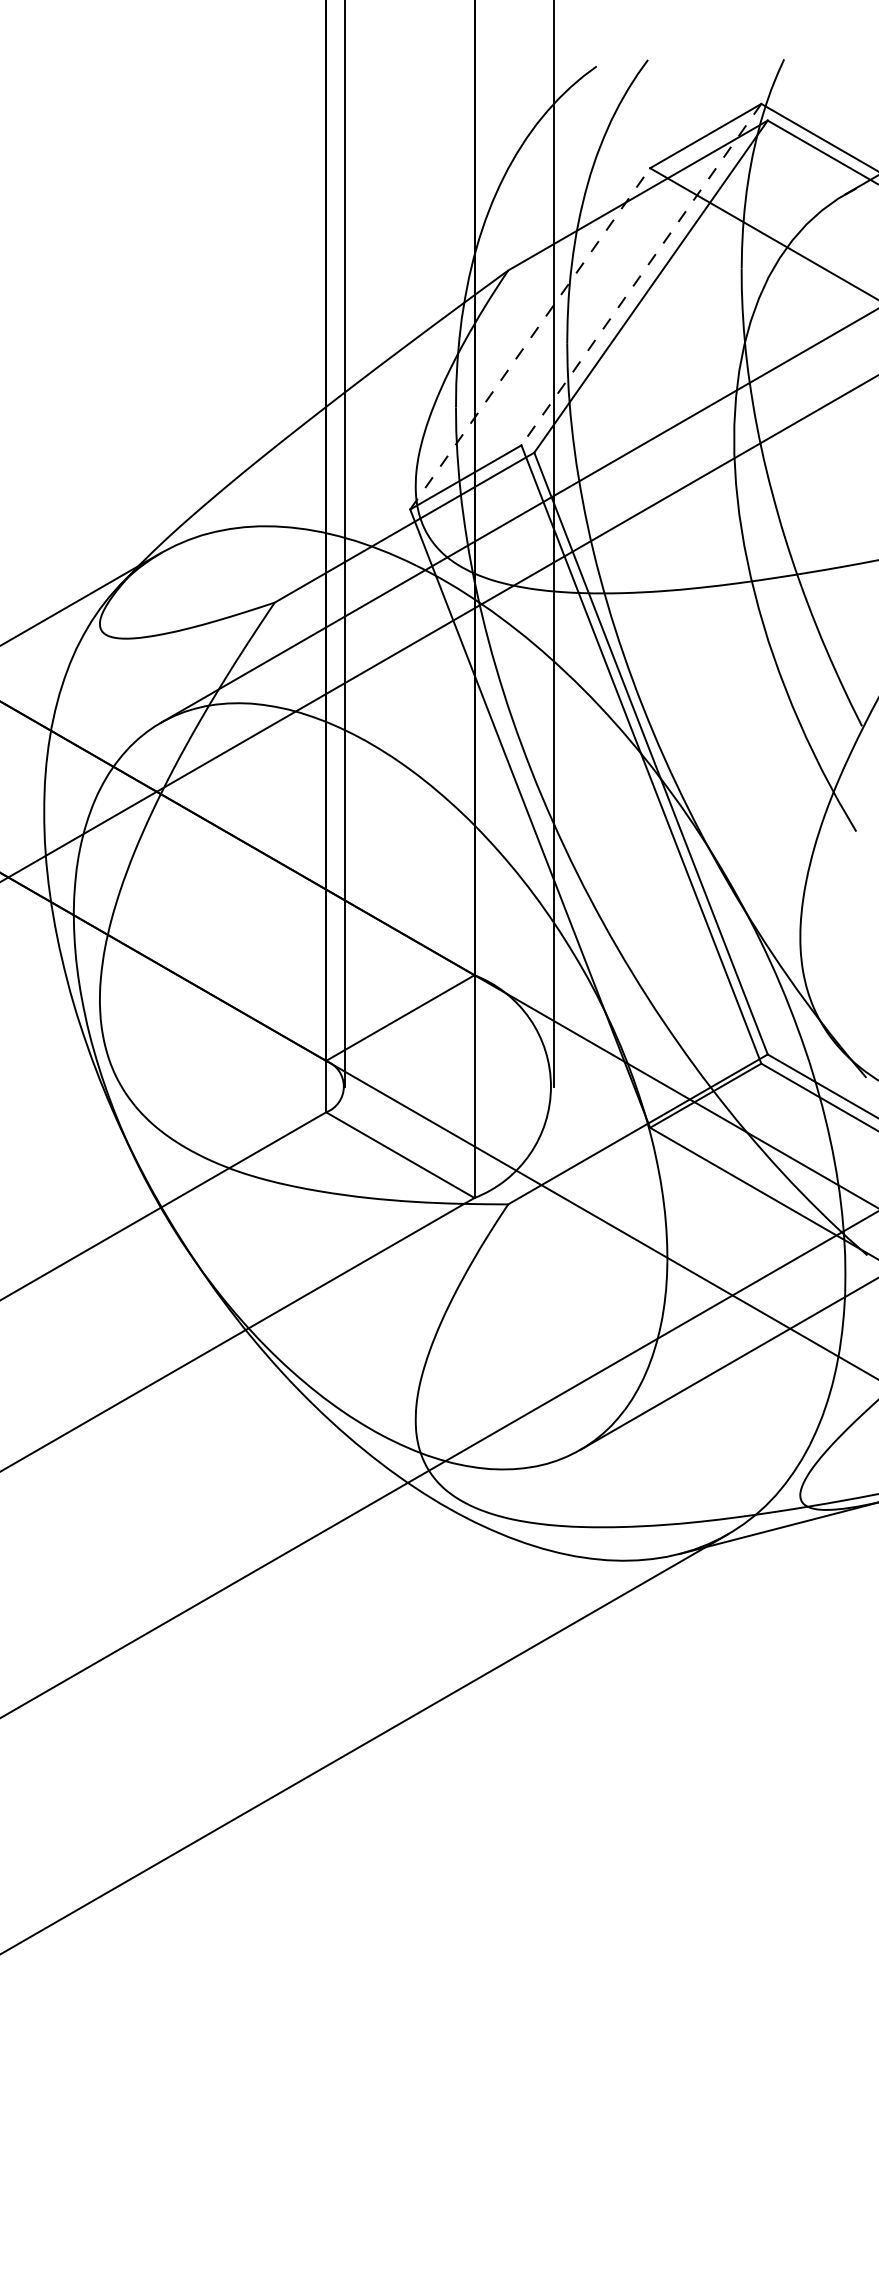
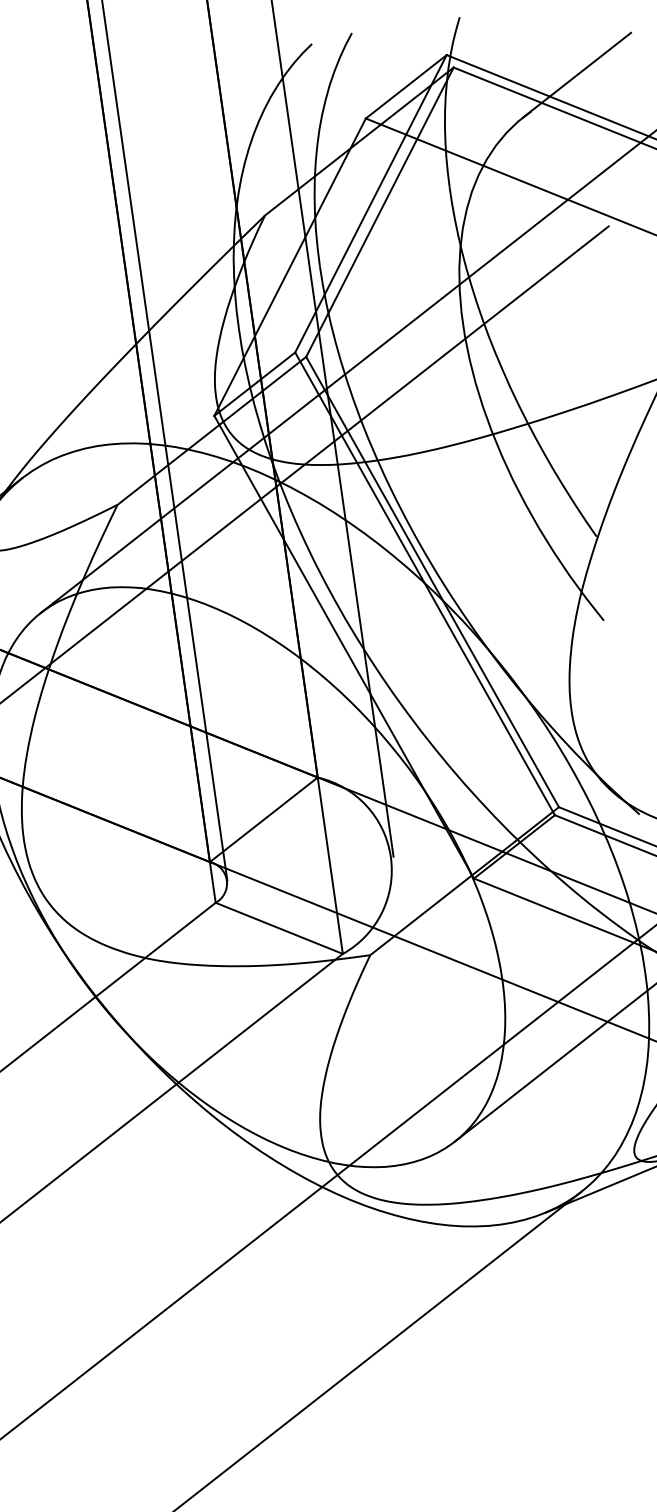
line: (641, 274) -> (371, 203), dashed -> solid
line: (530, 338) -> (290, 266), dashed -> solid

